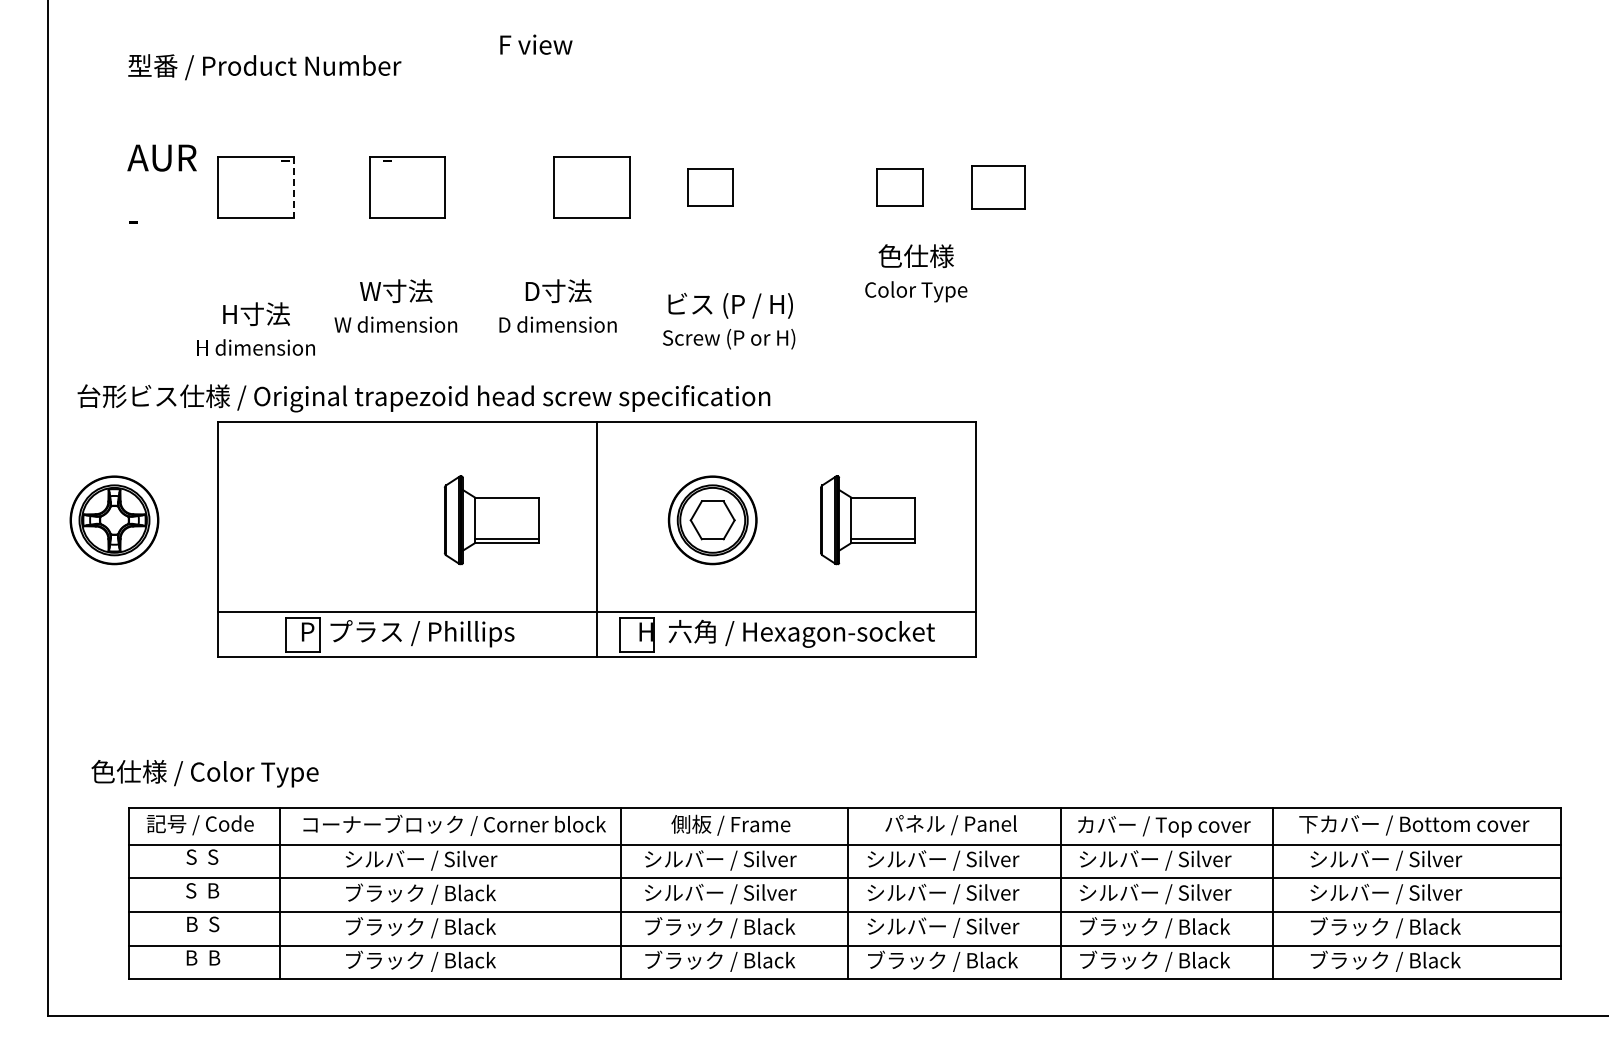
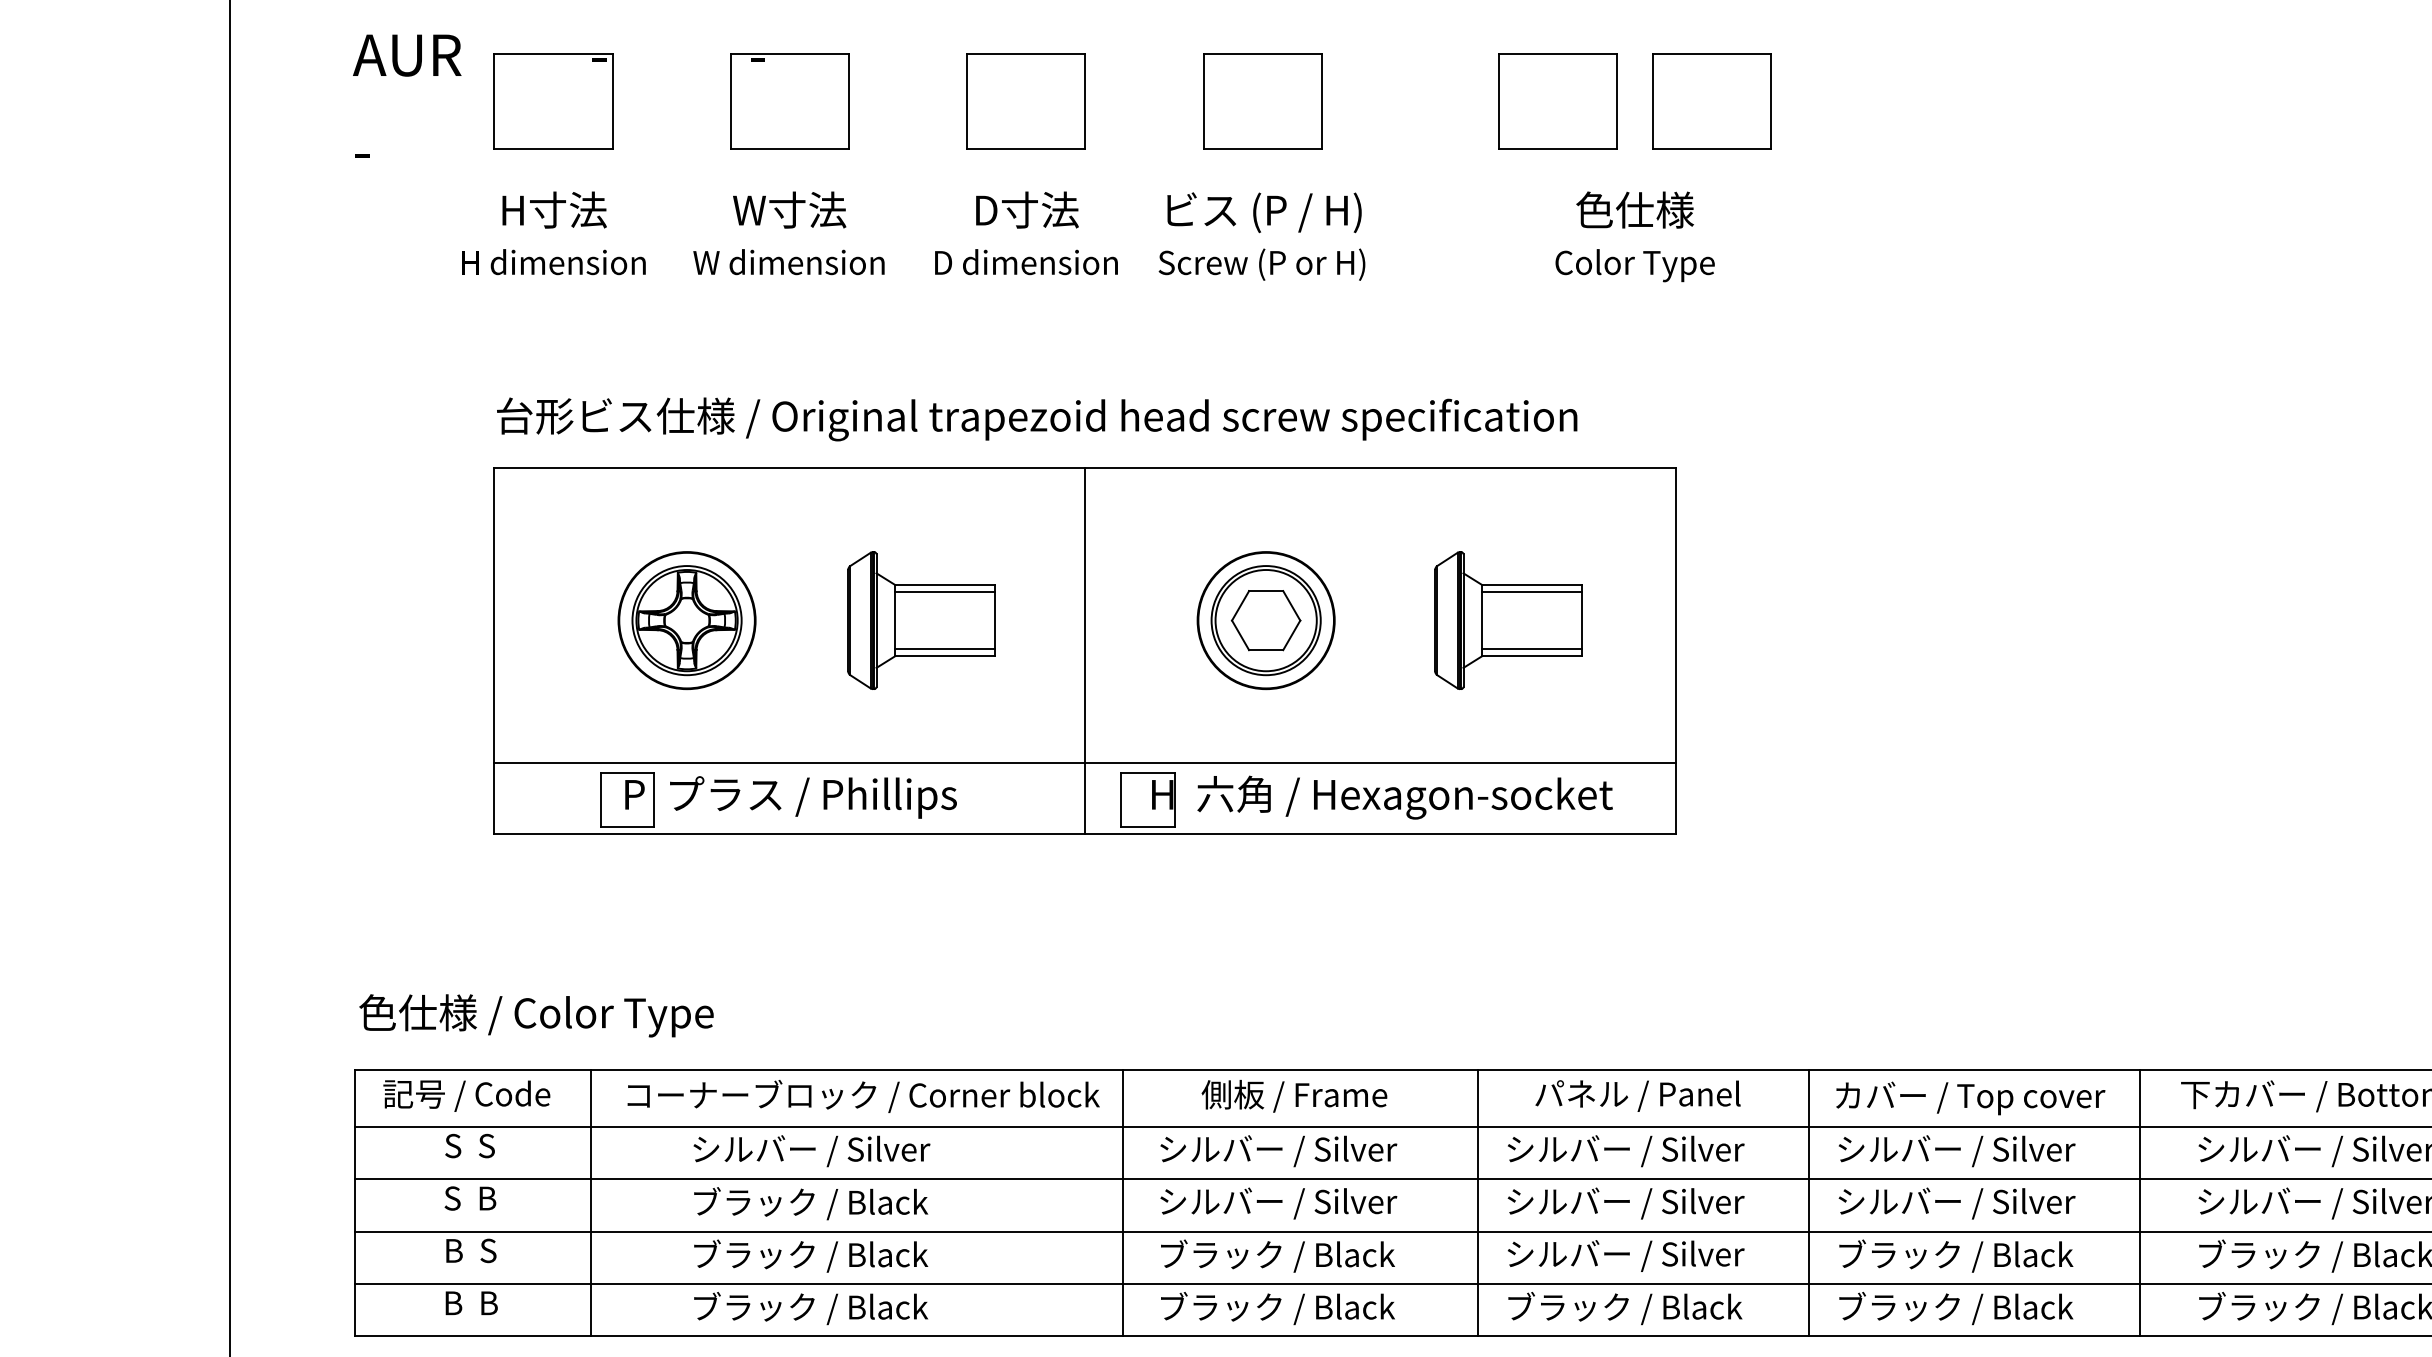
line: (293, 187) -> (612, 101), dashed -> solid
part: (591, 187) -> (1025, 101), moved
part: (710, 187) -> (1262, 101), size x1.67
part: (899, 187) -> (1557, 101), size x1.67
part: (998, 187) -> (1711, 101), size x1.43
text: (916, 273) -> (1635, 237), moved
text: (395, 305) -> (788, 232), moved
text: (557, 305) -> (1025, 232), moved
text: (729, 321) -> (1262, 237), moved
text: (255, 328) -> (552, 232), moved
text: (423, 398) -> (1036, 419), moved
line: (506, 502) -> (944, 592), added
line: (883, 502) -> (1532, 592), added
part: (114, 520) -> (687, 620), moved
text: (204, 773) -> (535, 1015), moved

